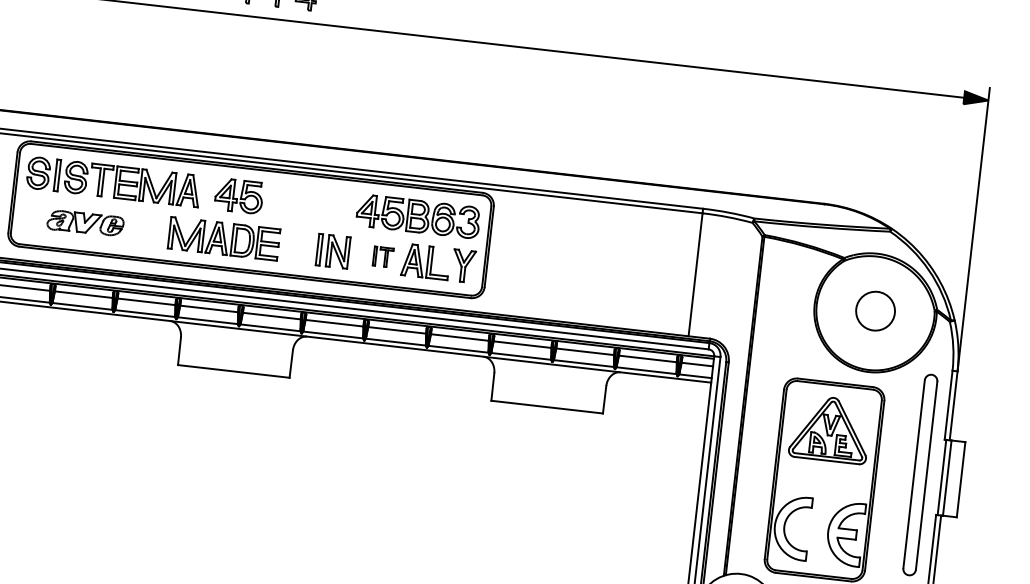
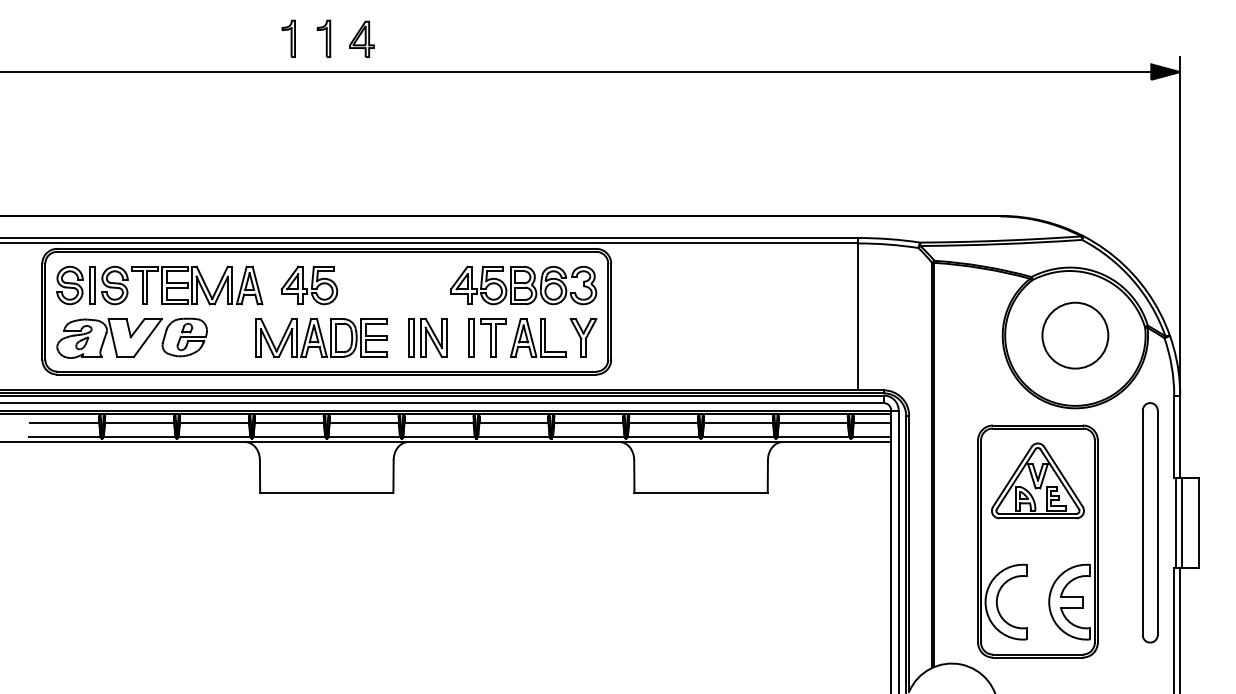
part: (85, 222) -> (131, 337), size x1.67
part: (224, 238) -> (321, 337), moved
part: (383, 256) -> (487, 337), size x1.67
circle: (875, 311) -> (1075, 335), size x1.43

